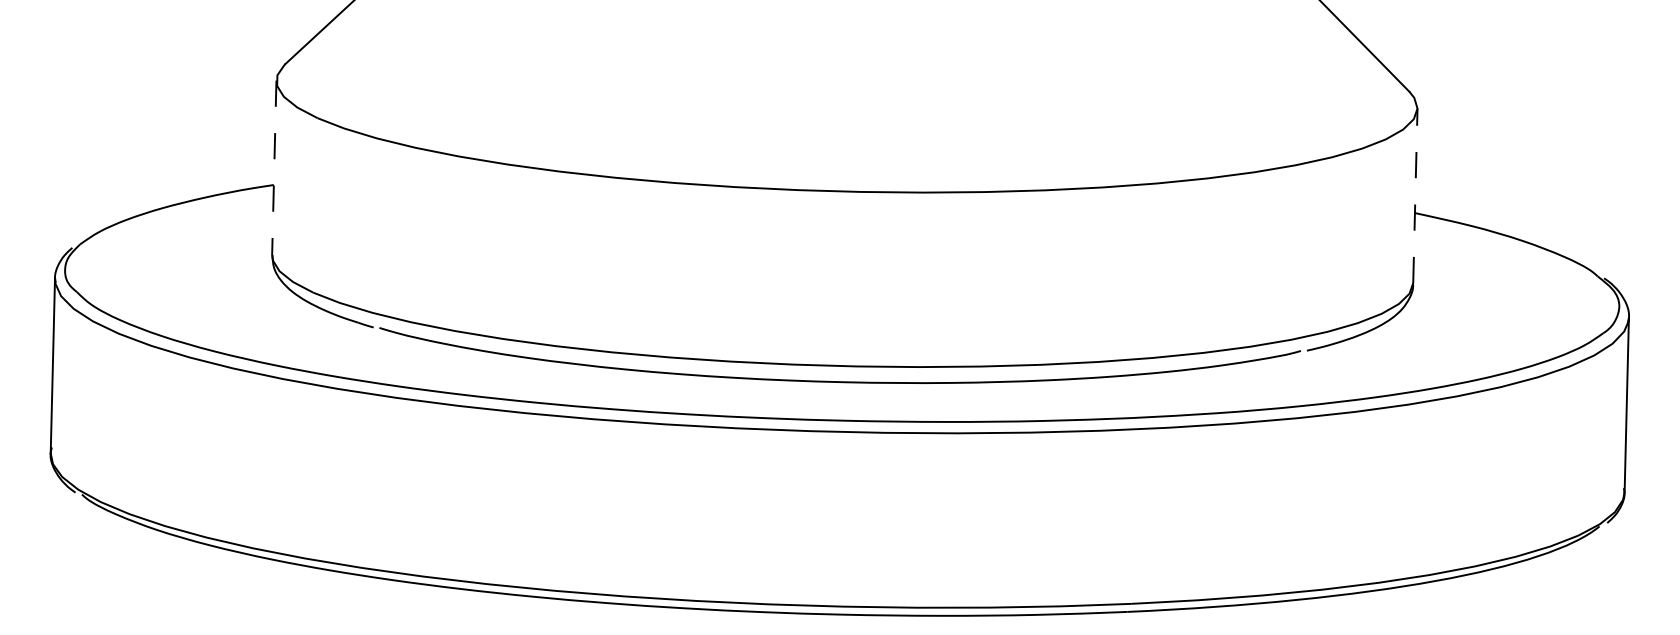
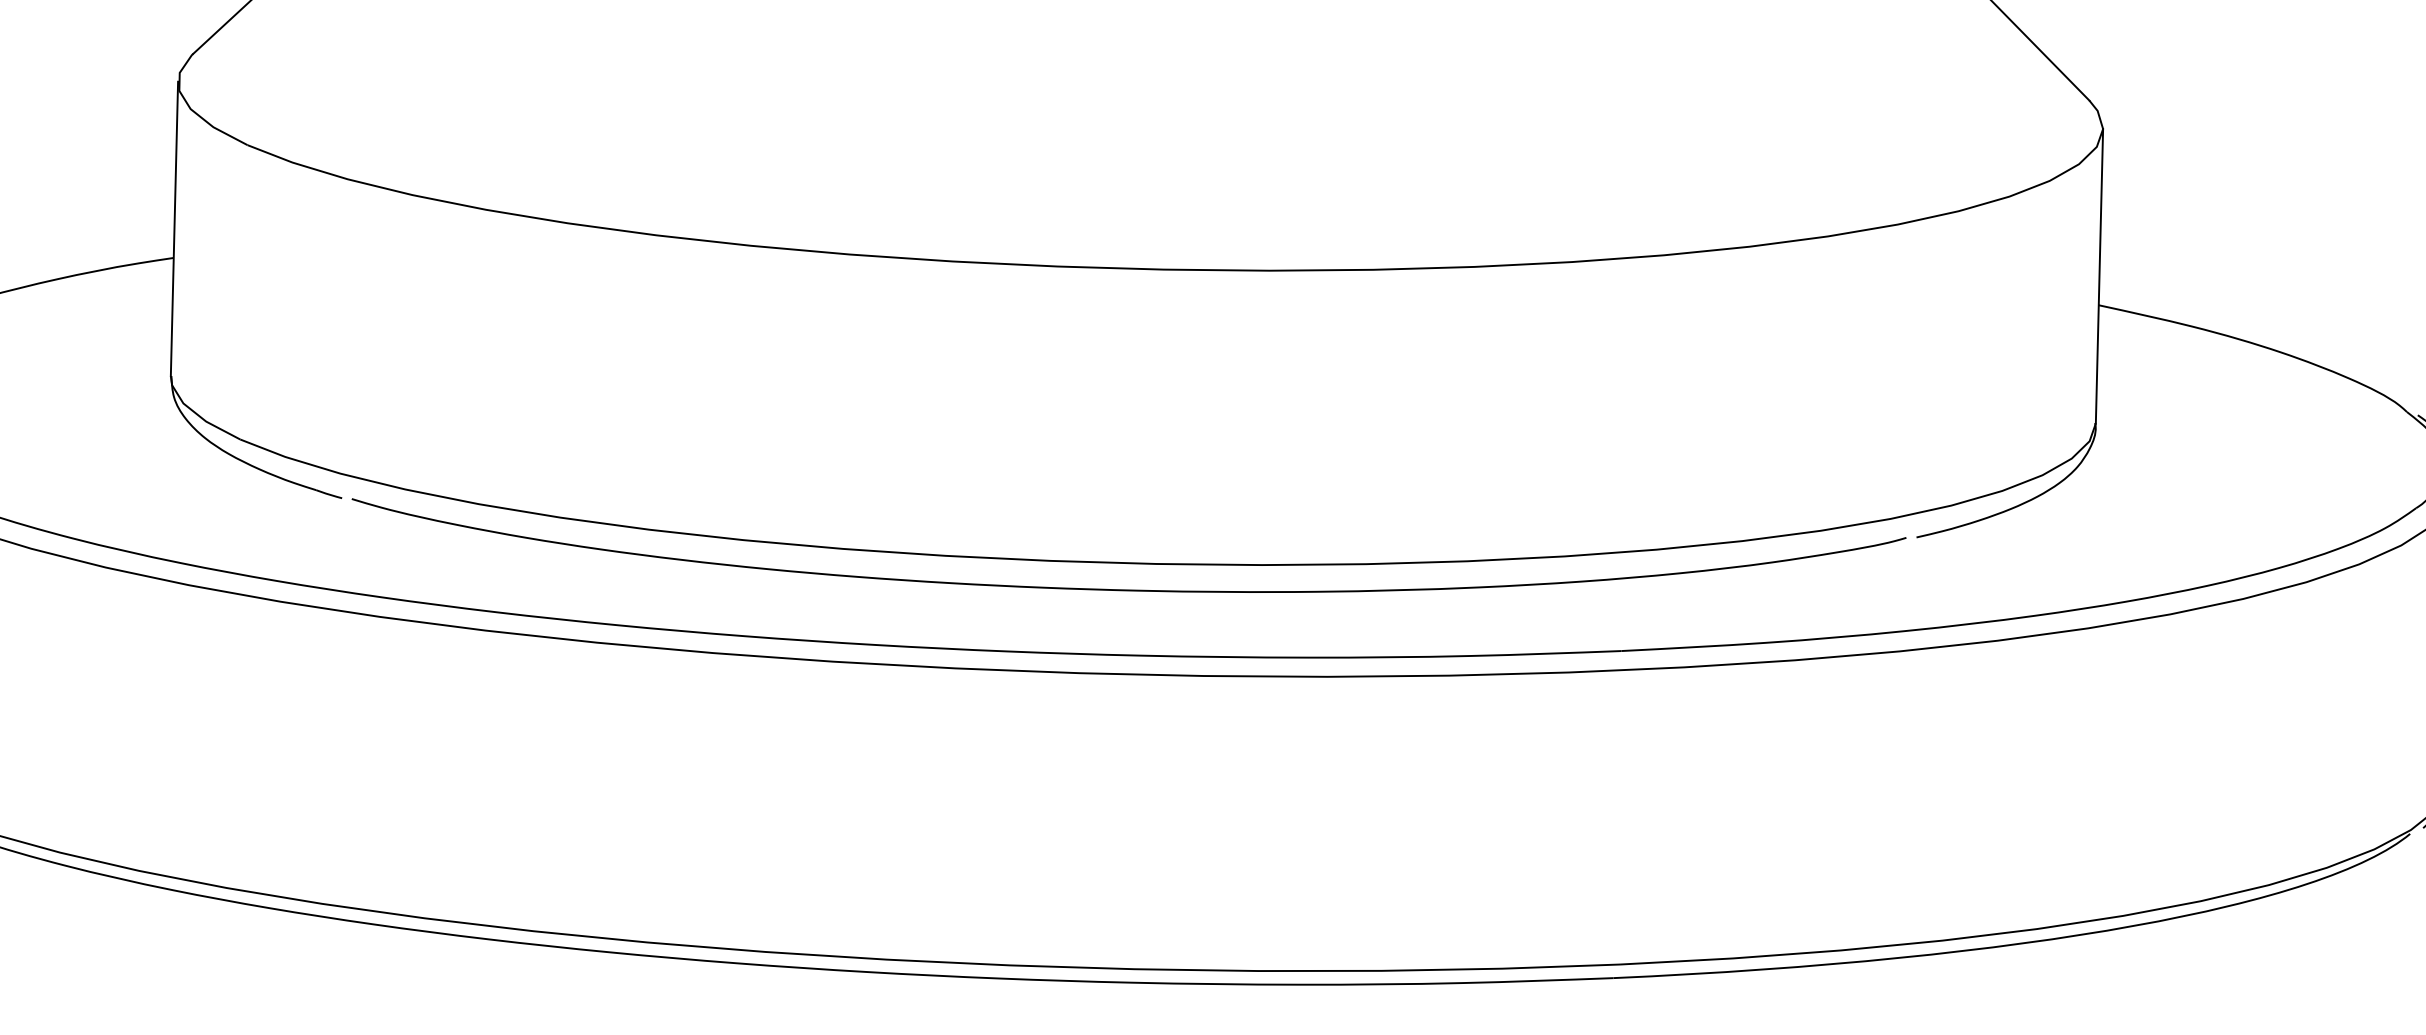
line: (274, 168) -> (174, 230), dashed -> solid
line: (1415, 195) -> (2099, 275), dashed -> solid

